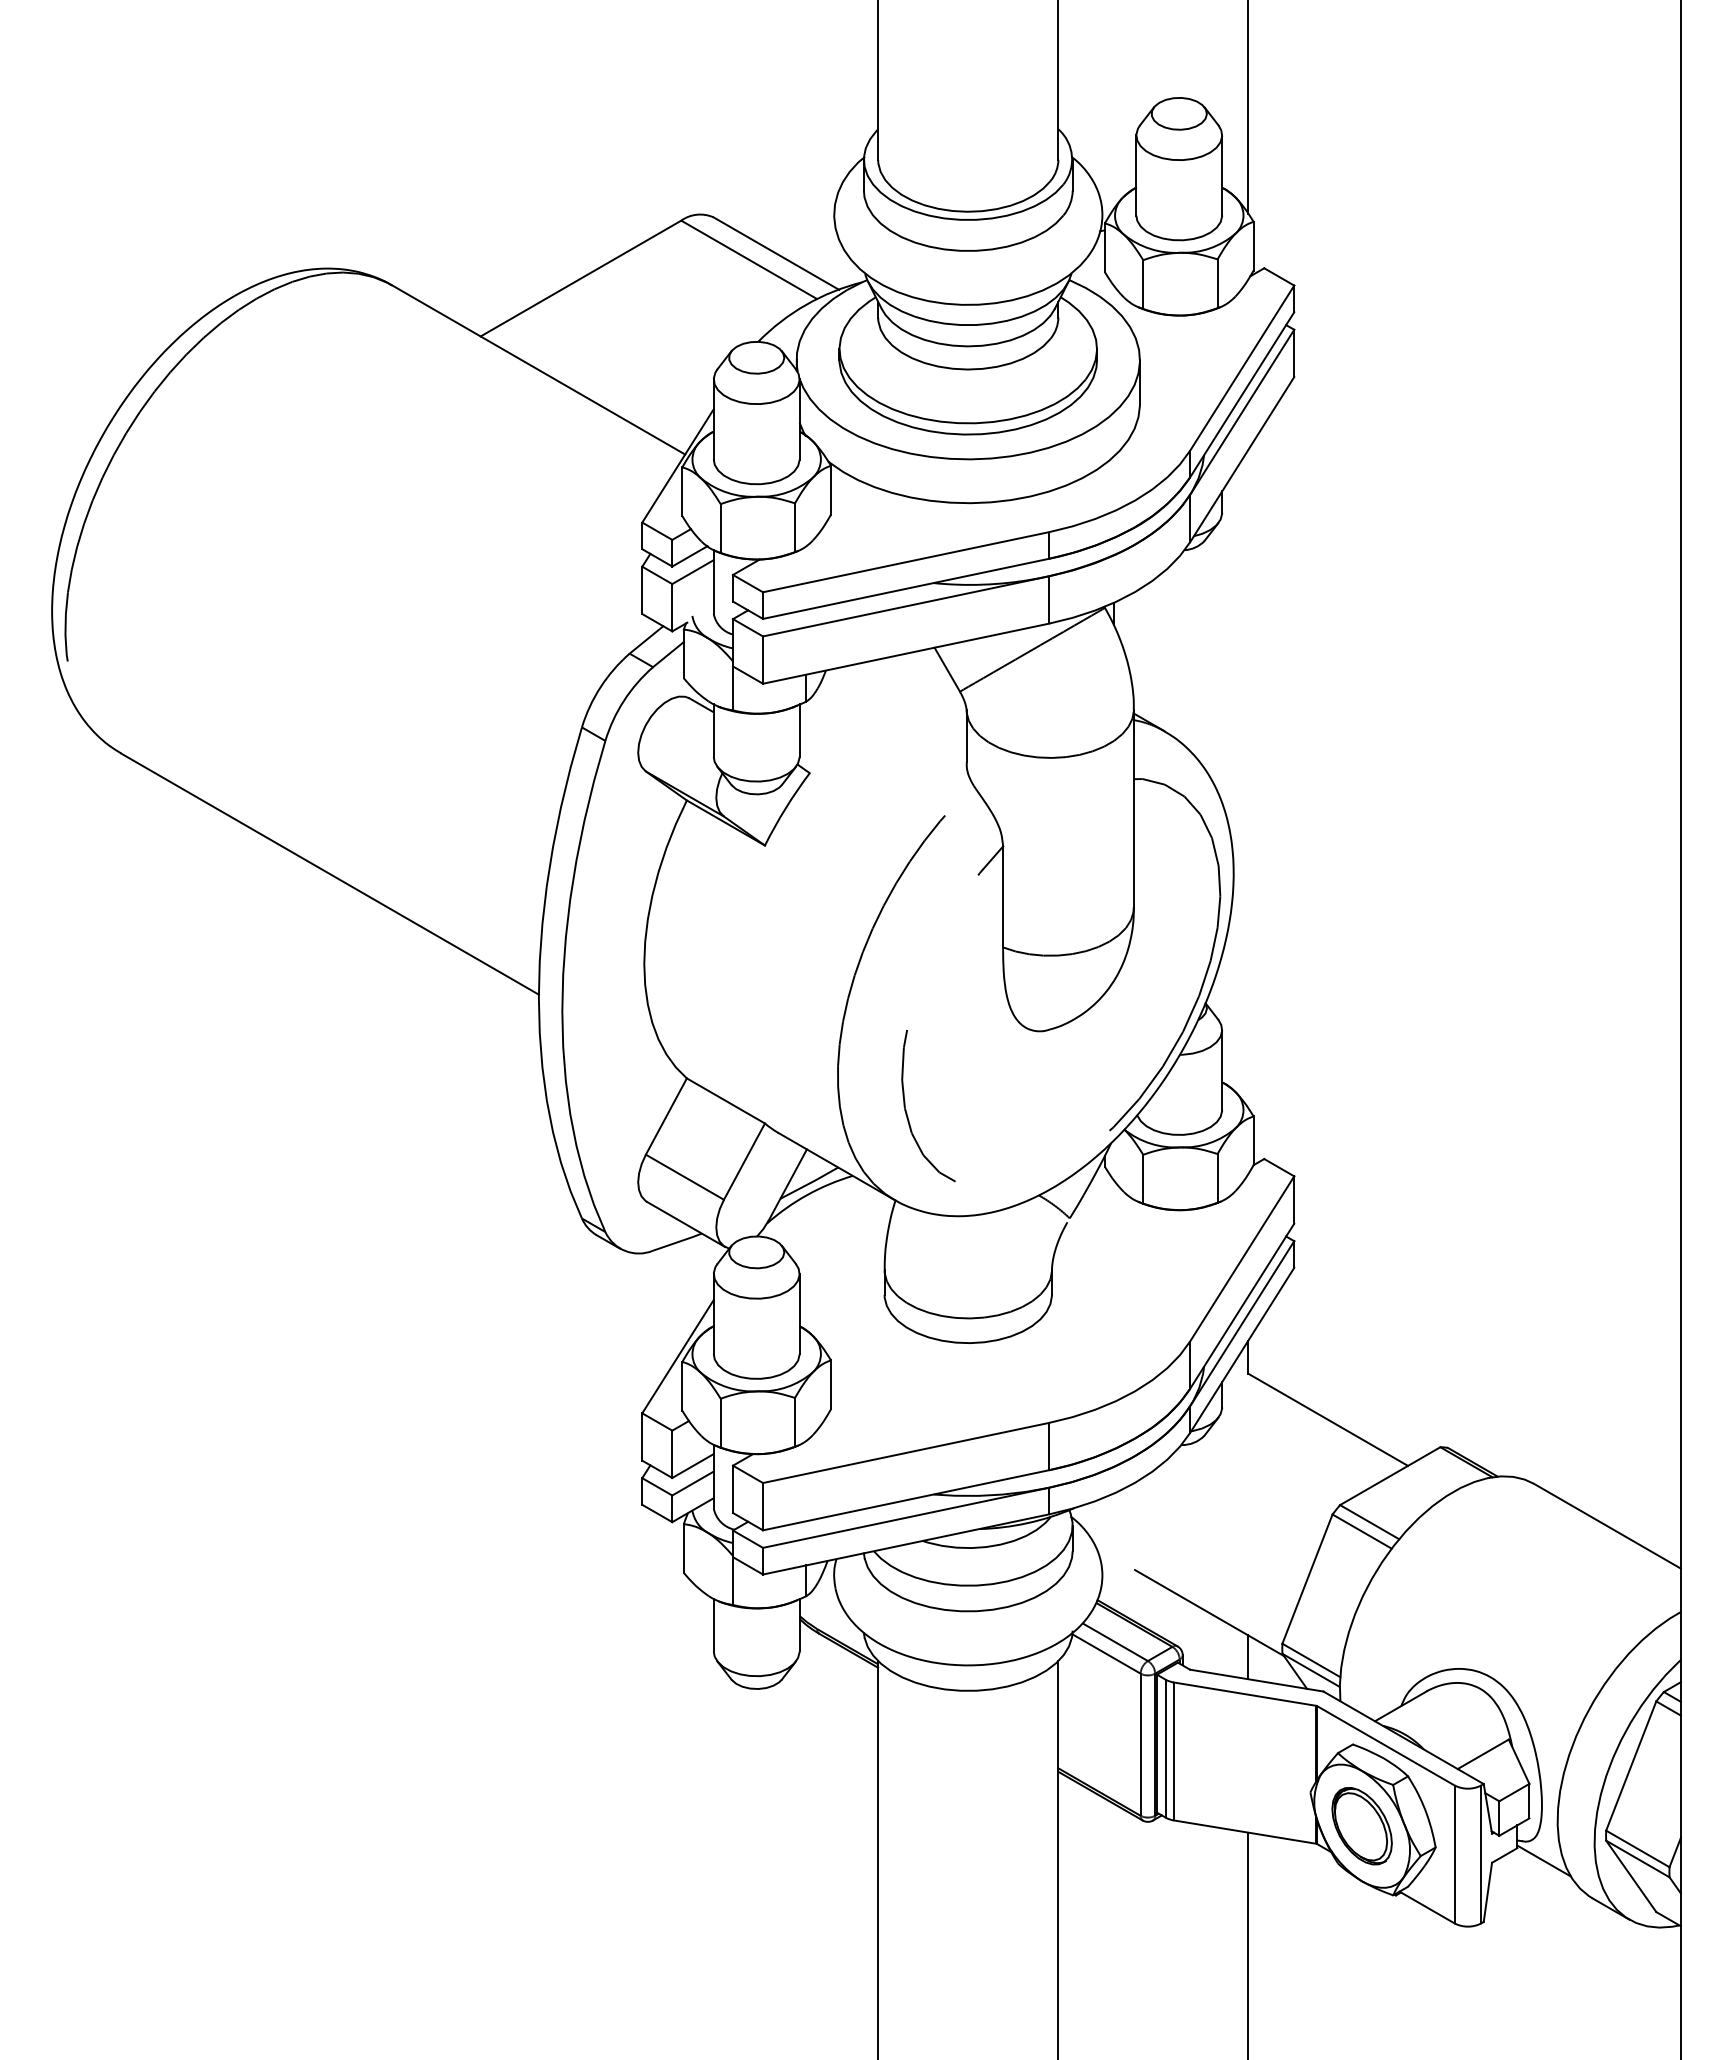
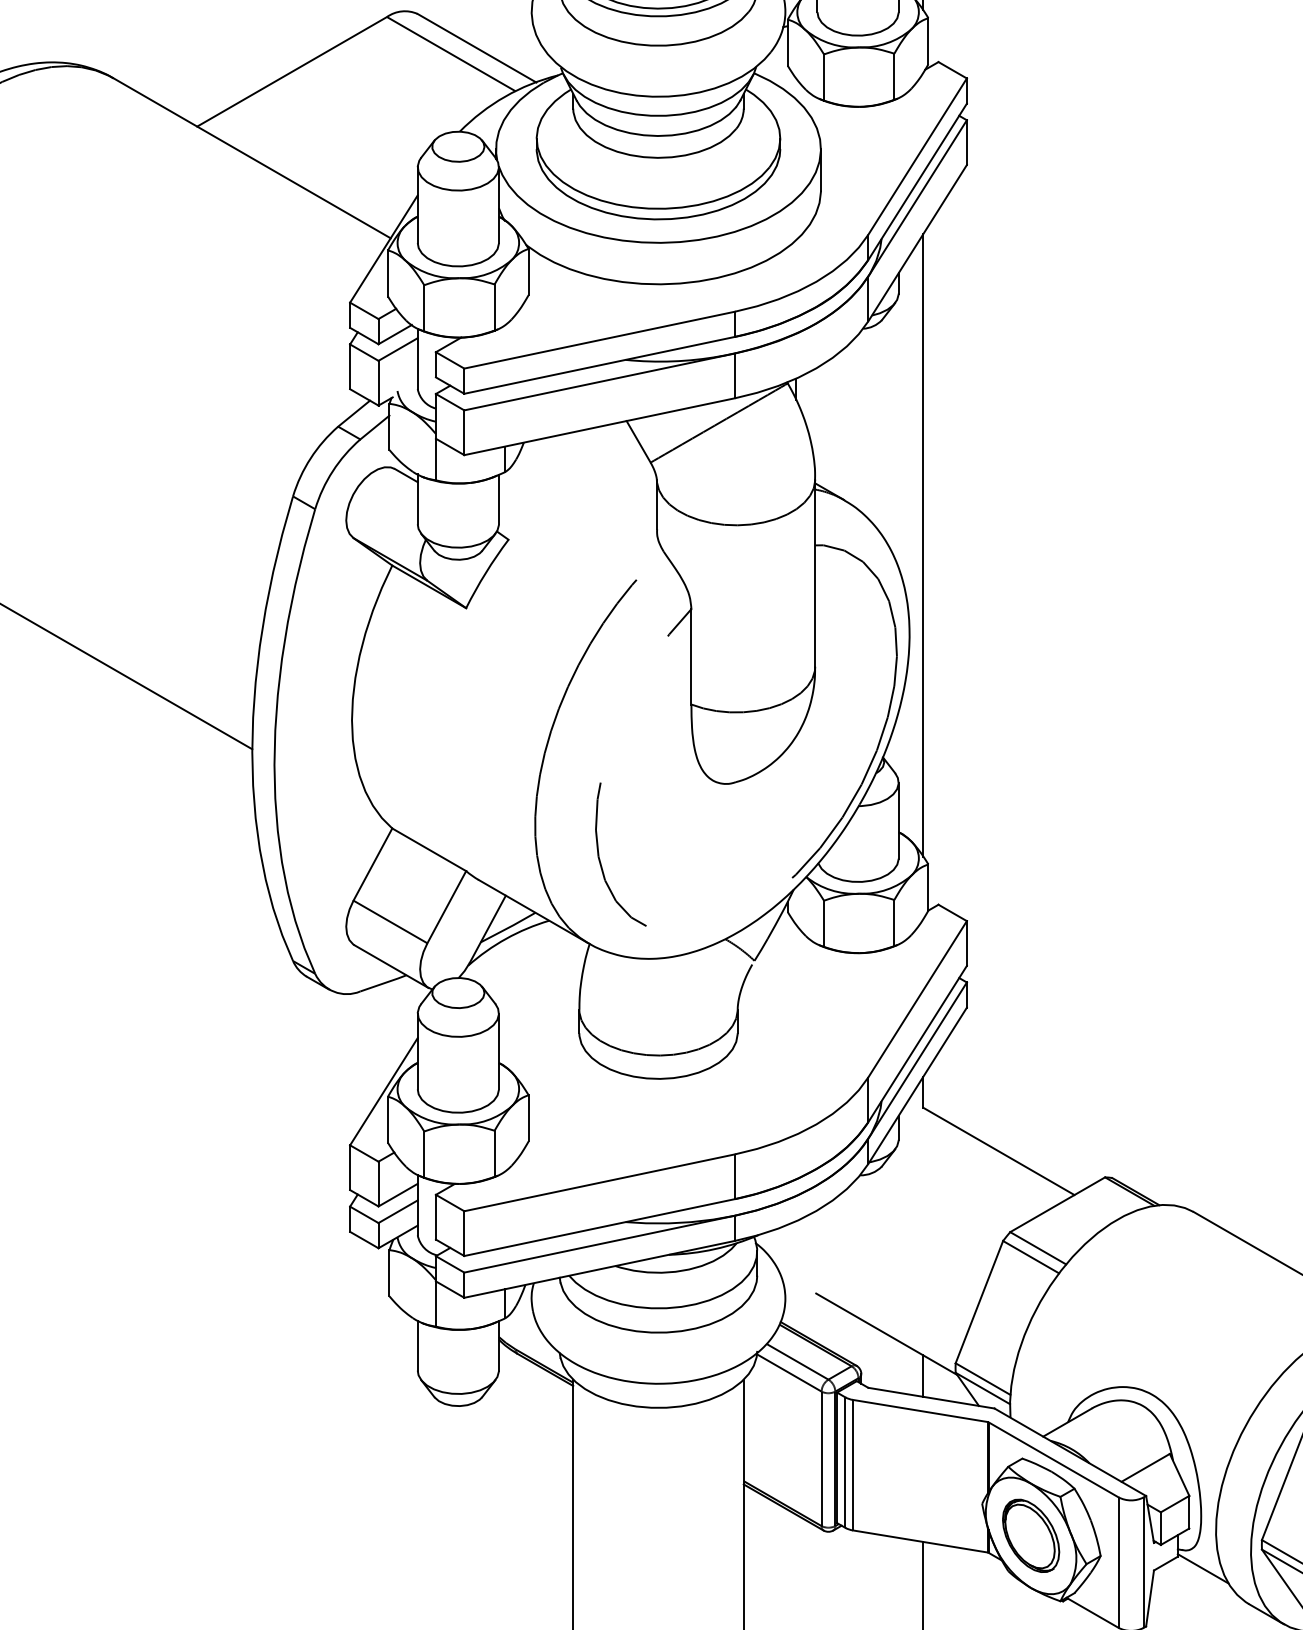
line: (1248, 779) -> (923, 545), added

